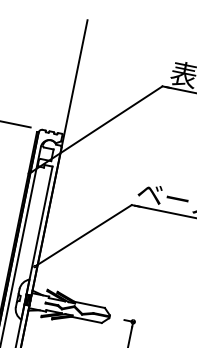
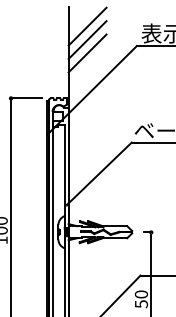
line: (106, 49) -> (87, 26), added
line: (102, 66) -> (87, 40), added
line: (99, 83) -> (87, 53), added

